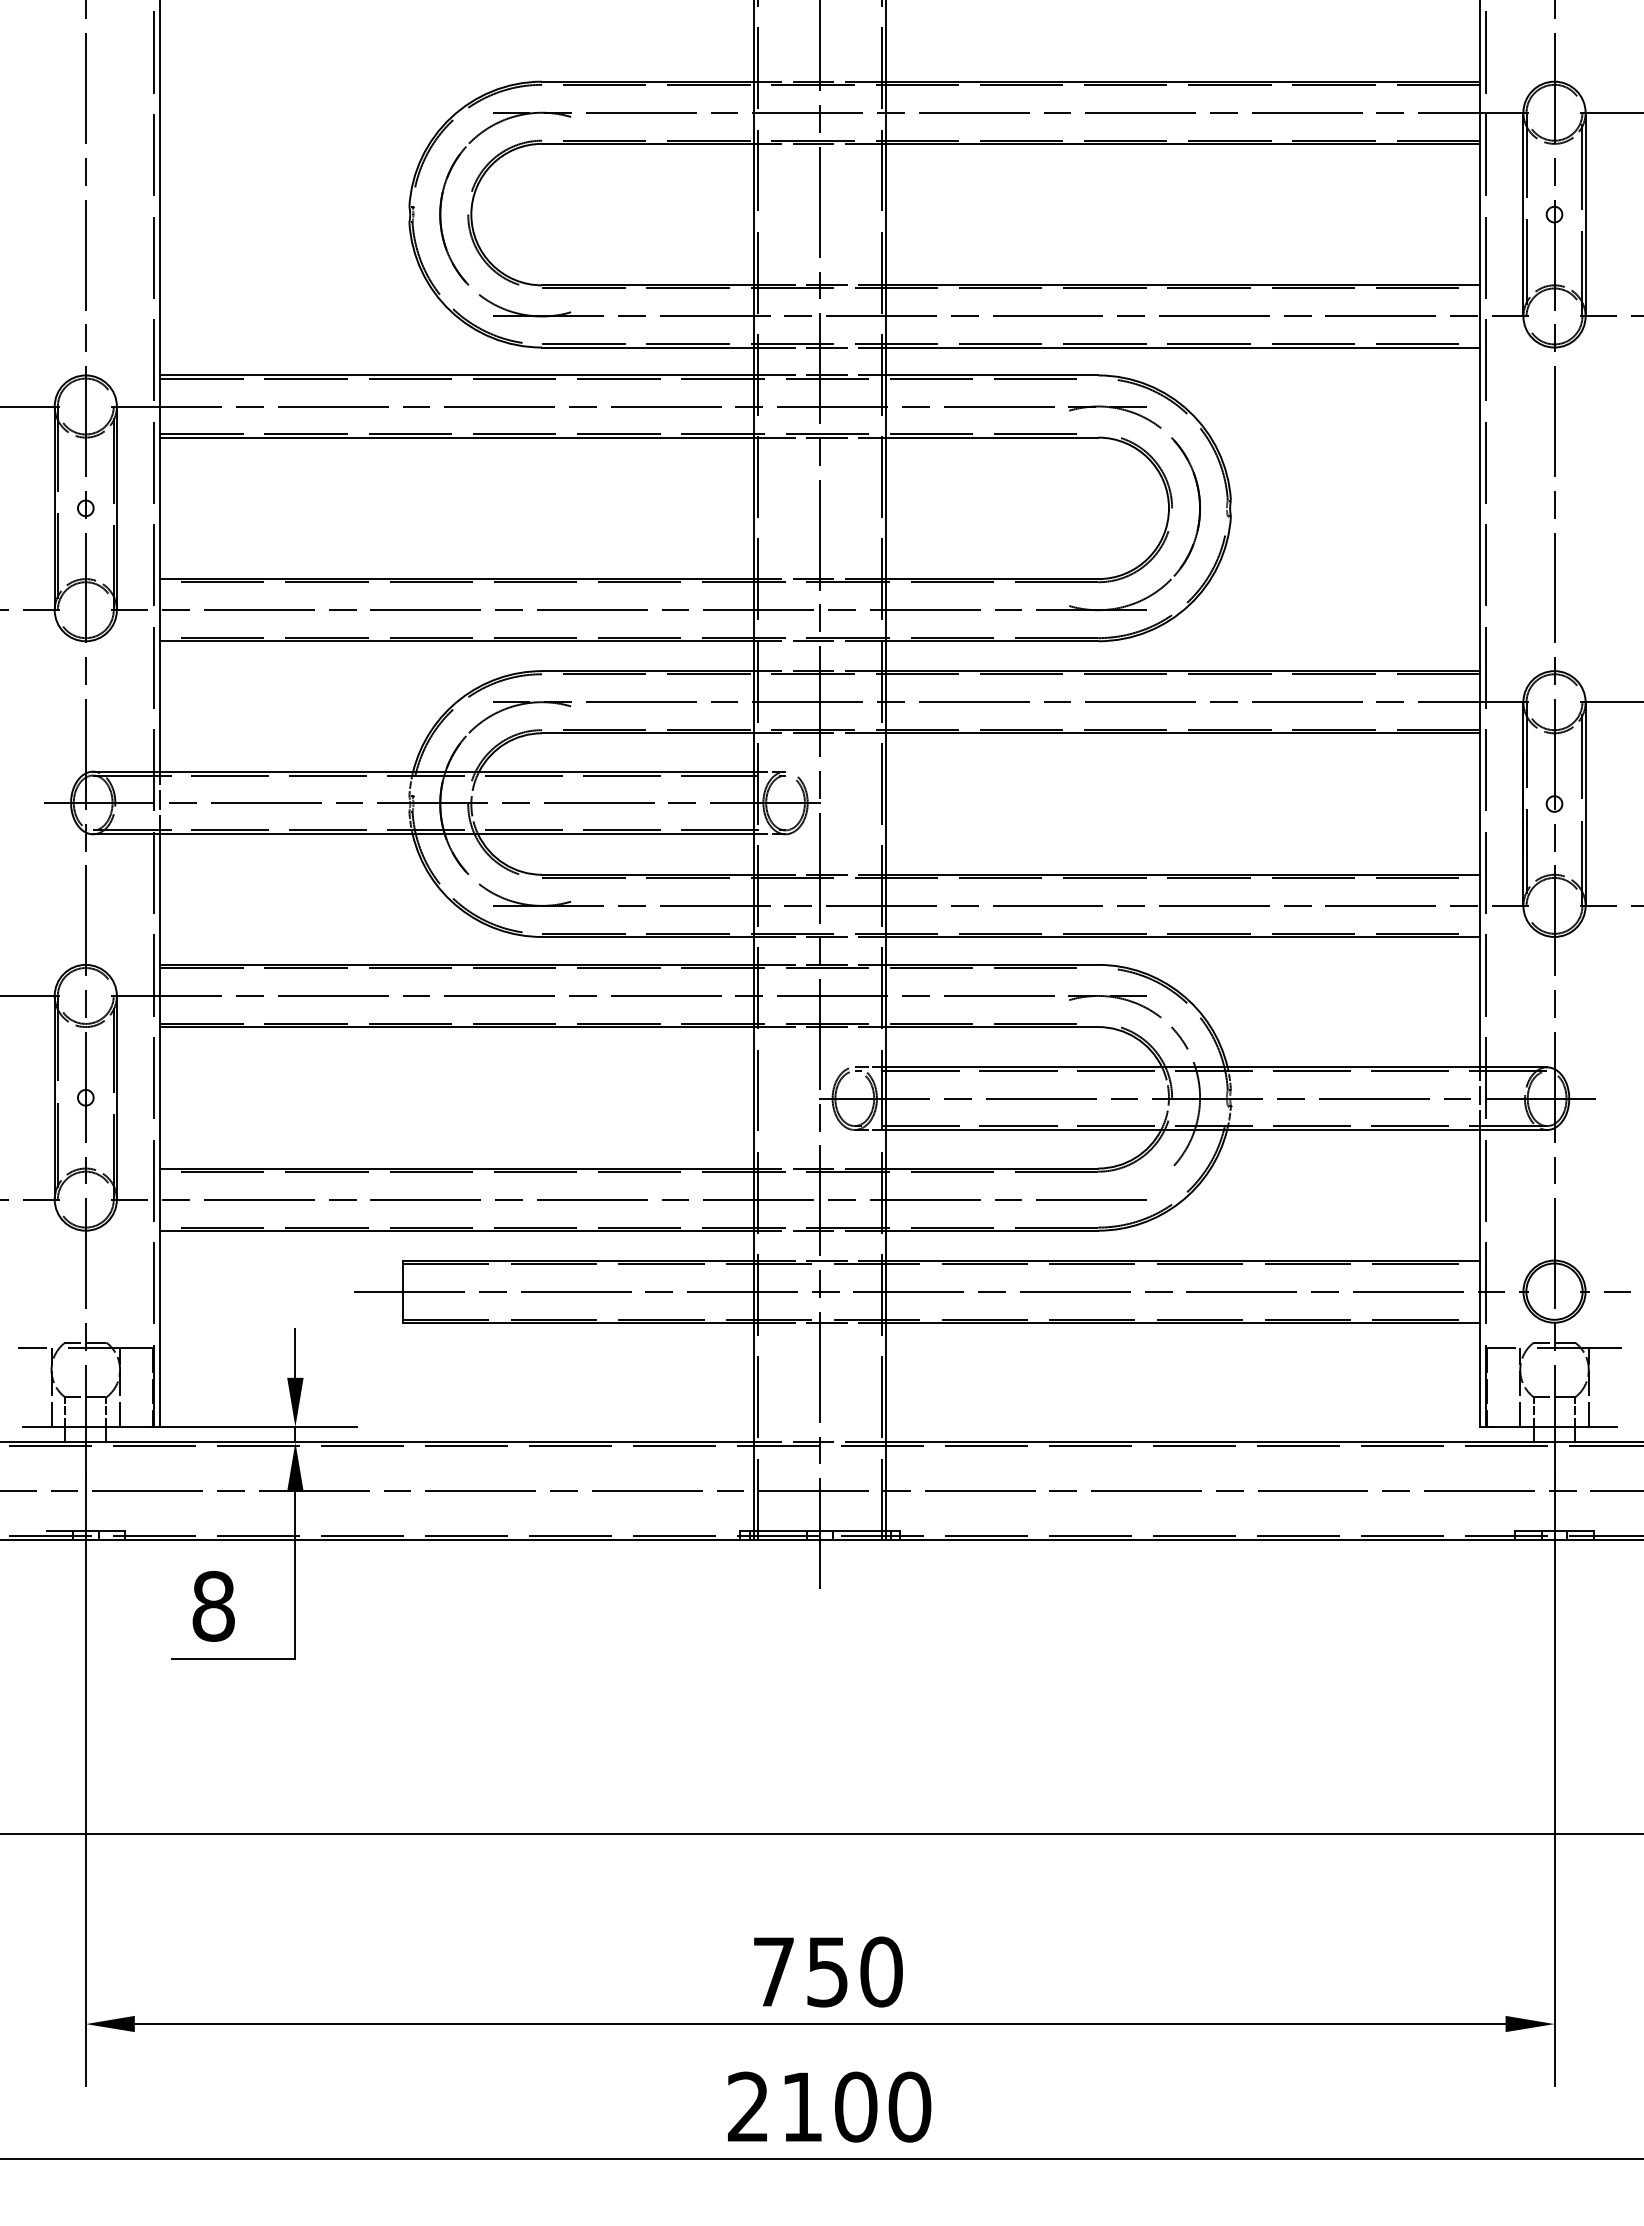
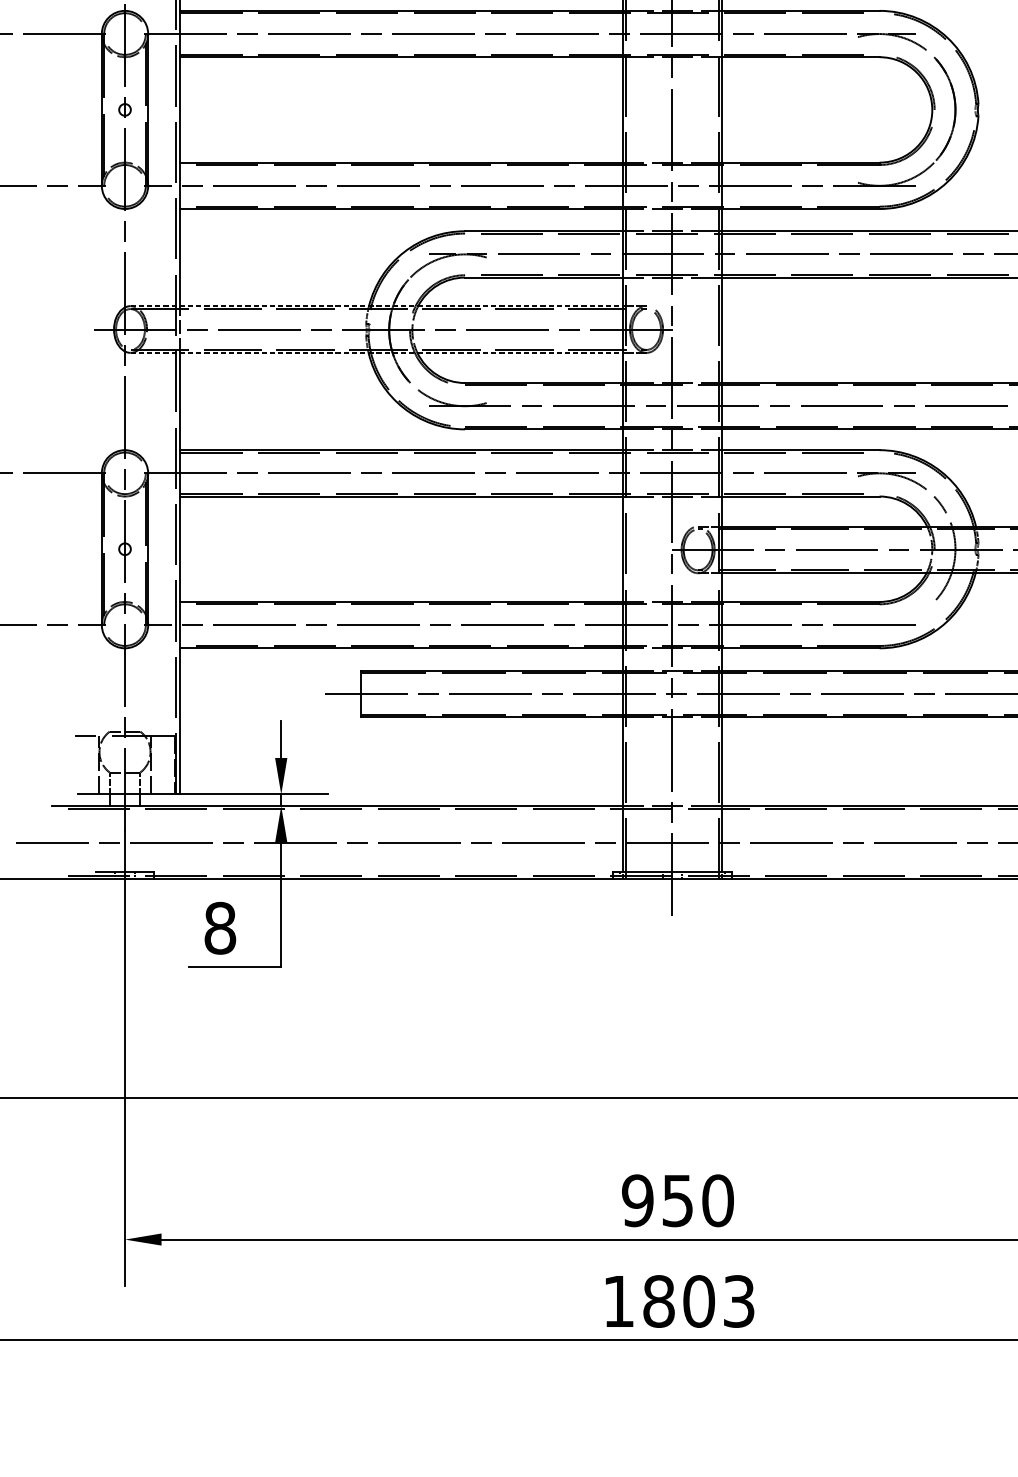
line: (424, 771) -> (377, 306), solid -> dashed
line: (424, 834) -> (377, 353), solid -> dashed
text: (773, 1971) -> (637, 1200), 750 -> 950
text: (829, 2106) -> (679, 1301), 2100 -> 1803

